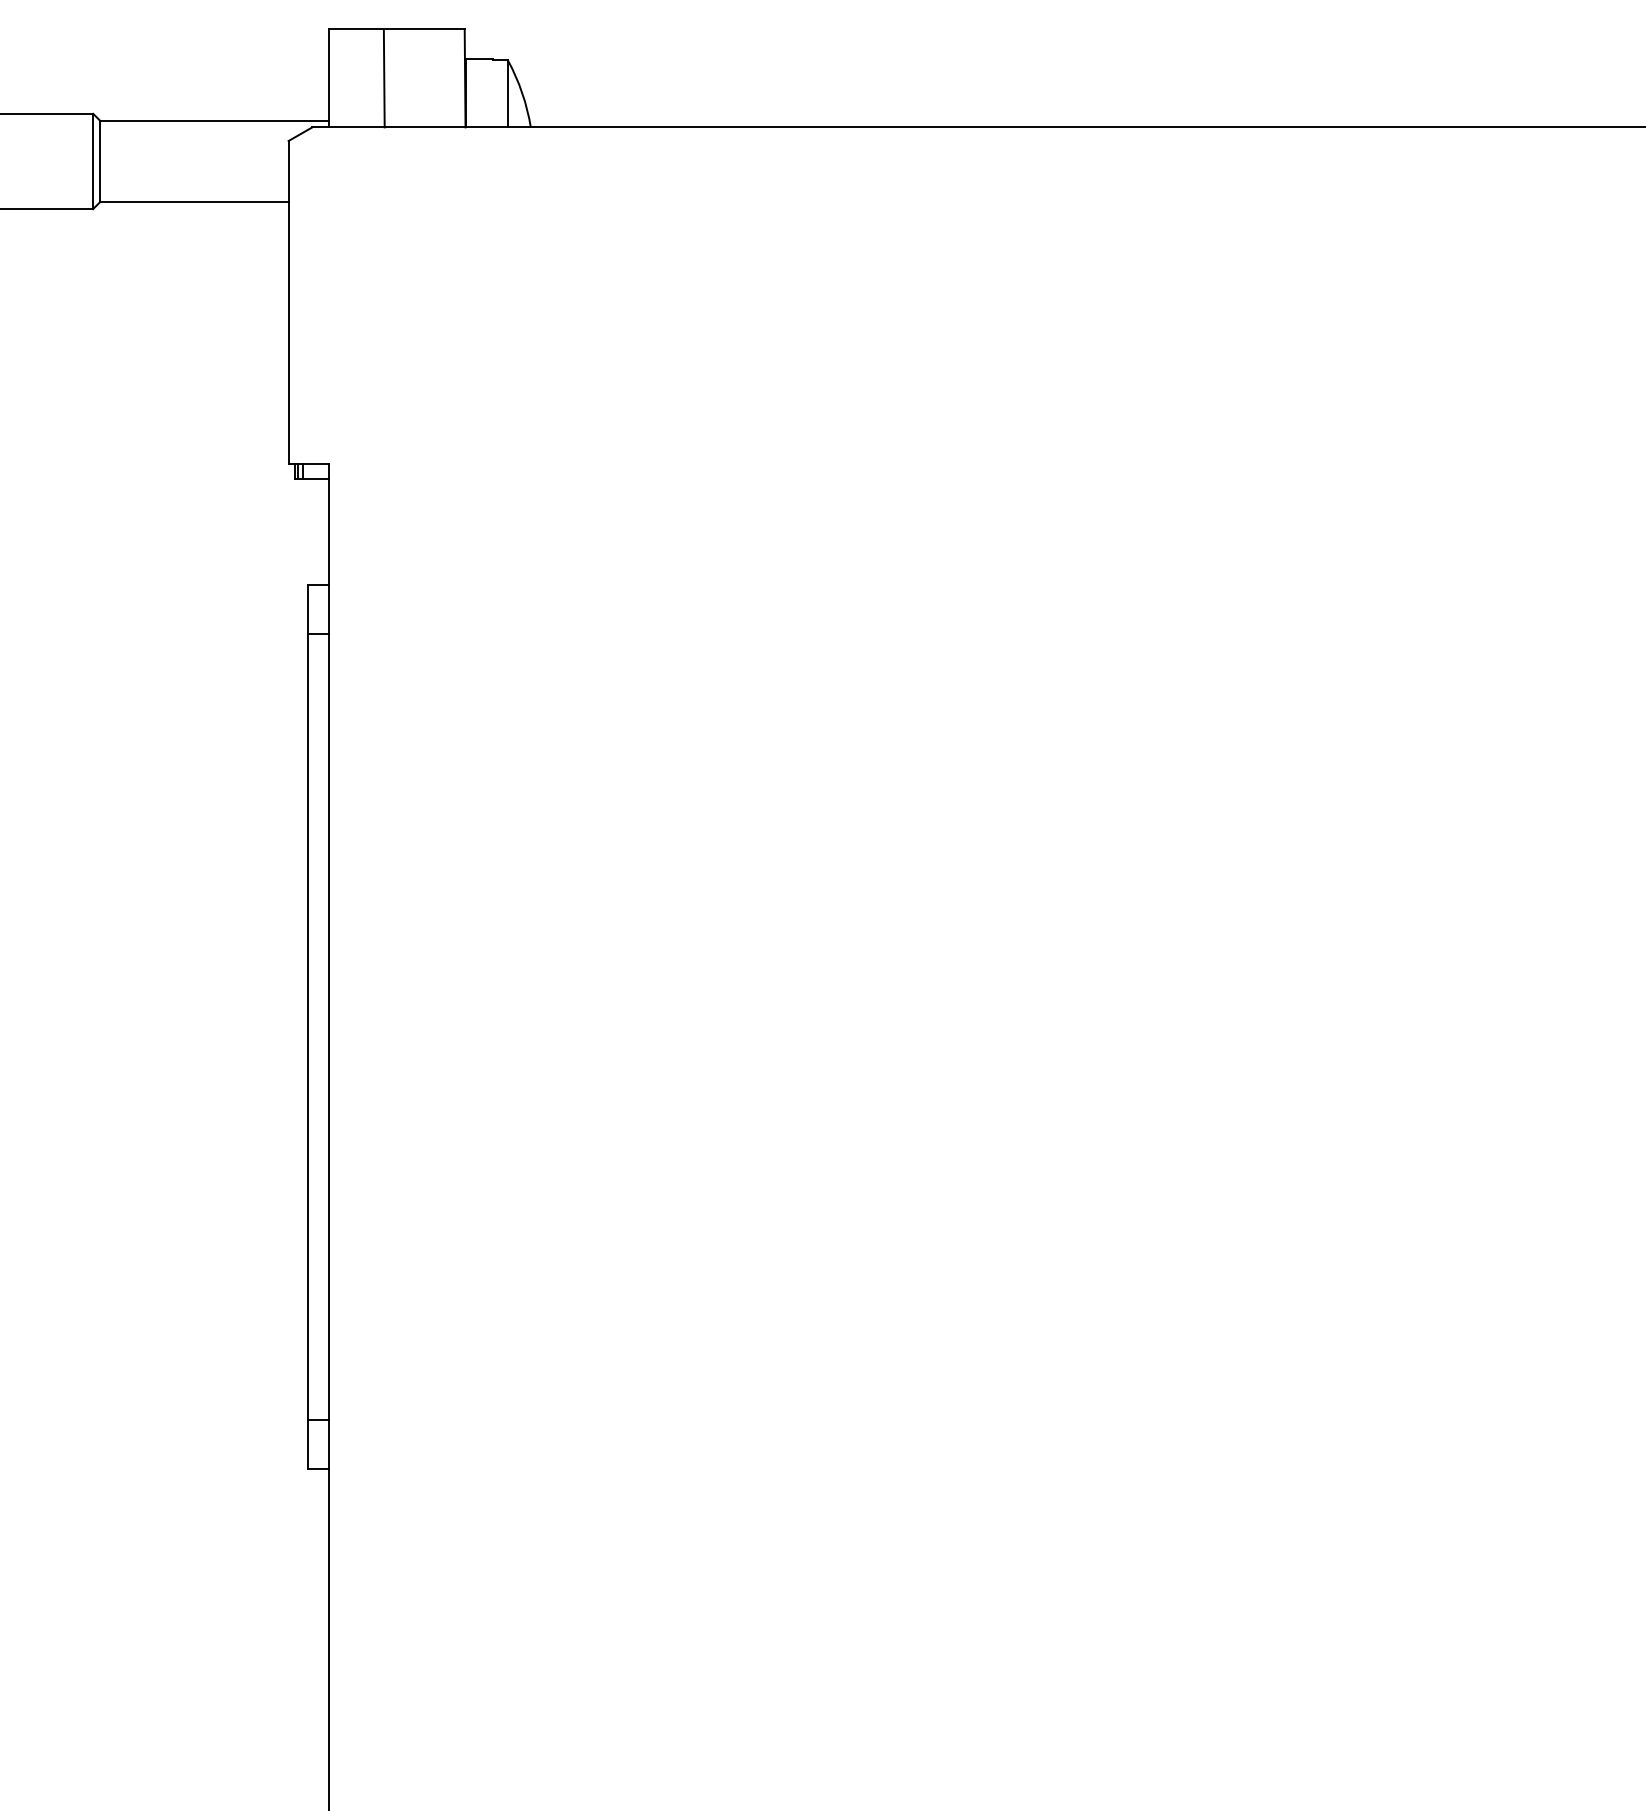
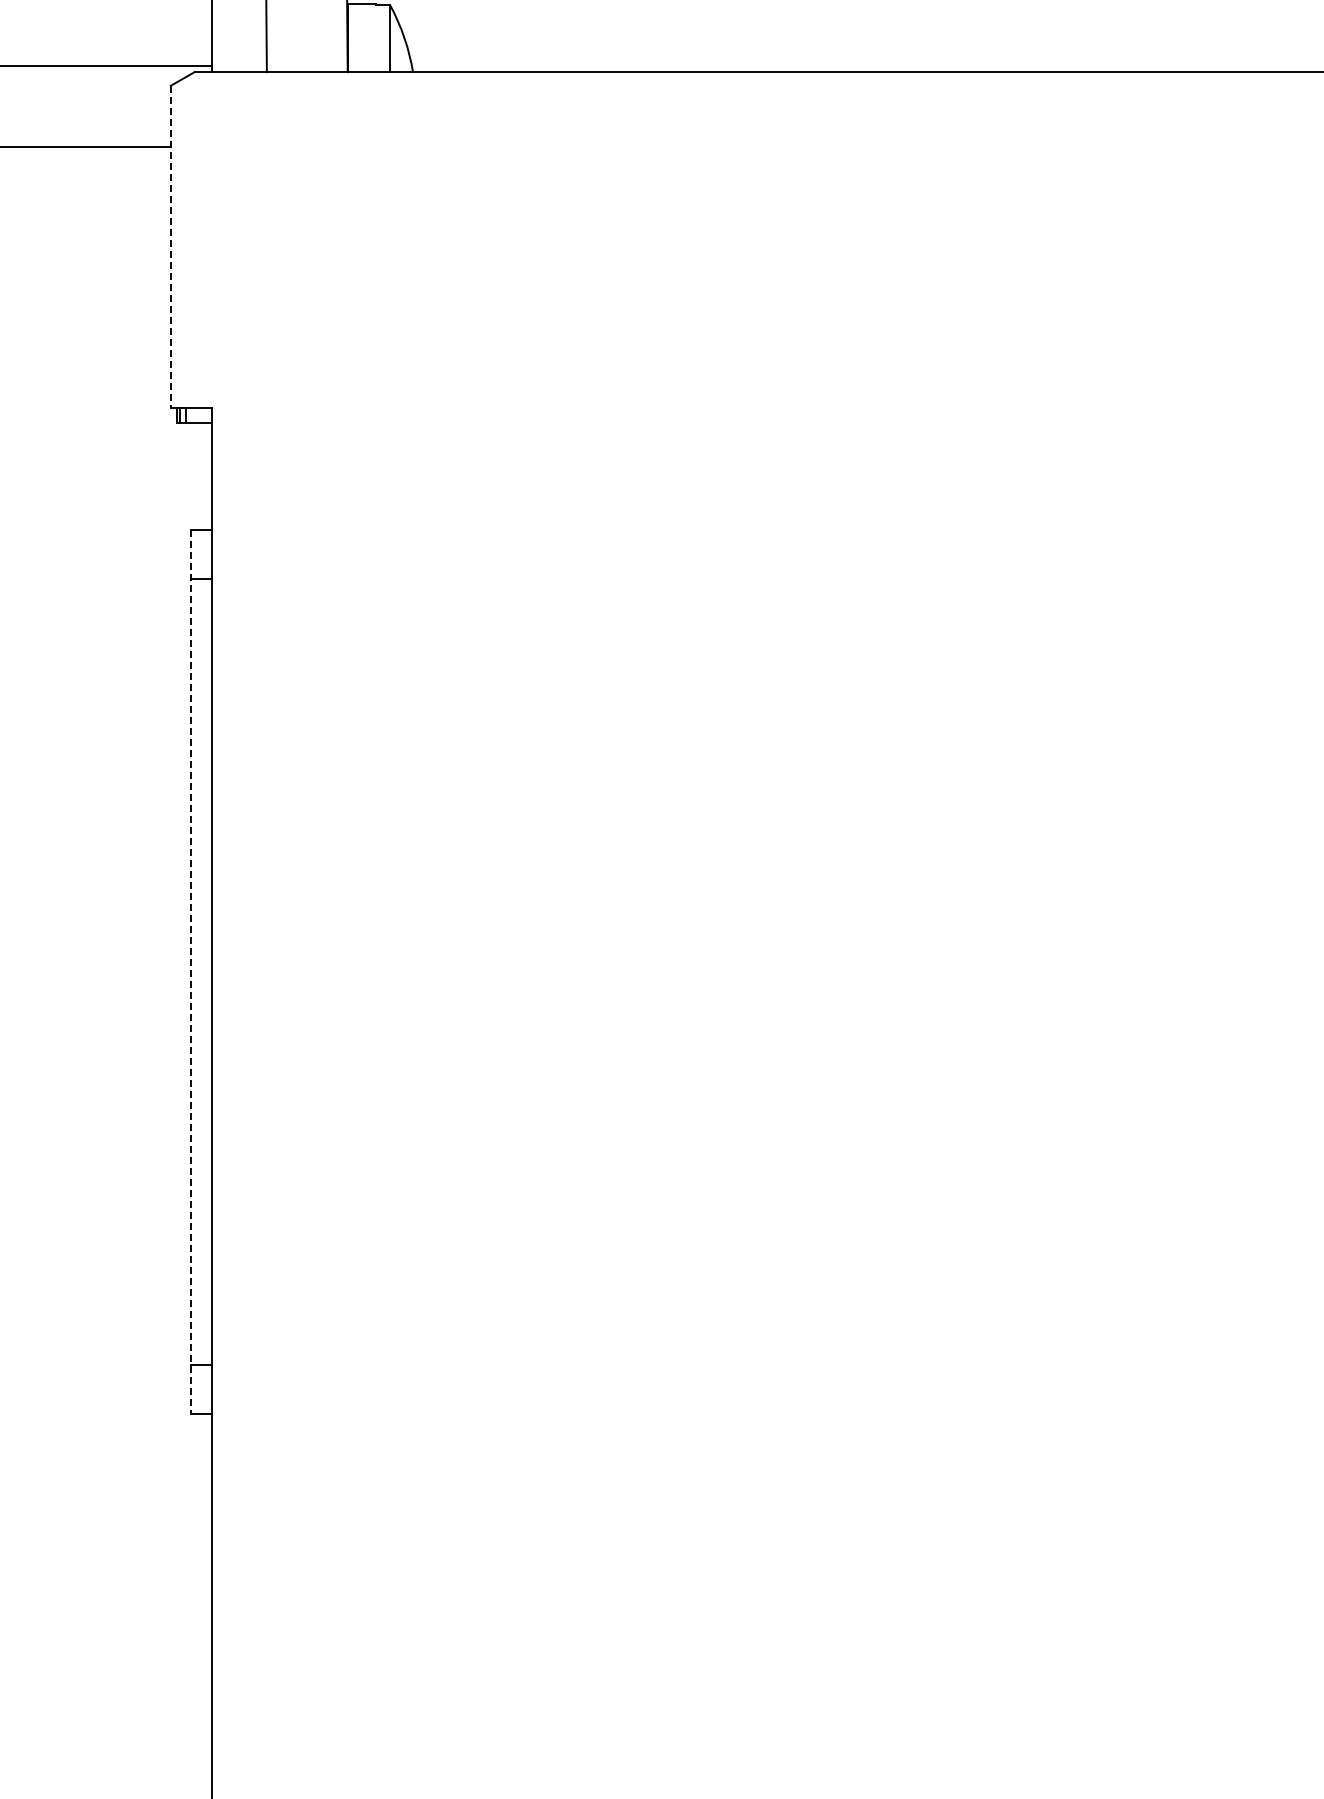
line: (288, 302) -> (170, 247), solid -> dashed
line: (308, 1027) -> (190, 972), solid -> dashed

